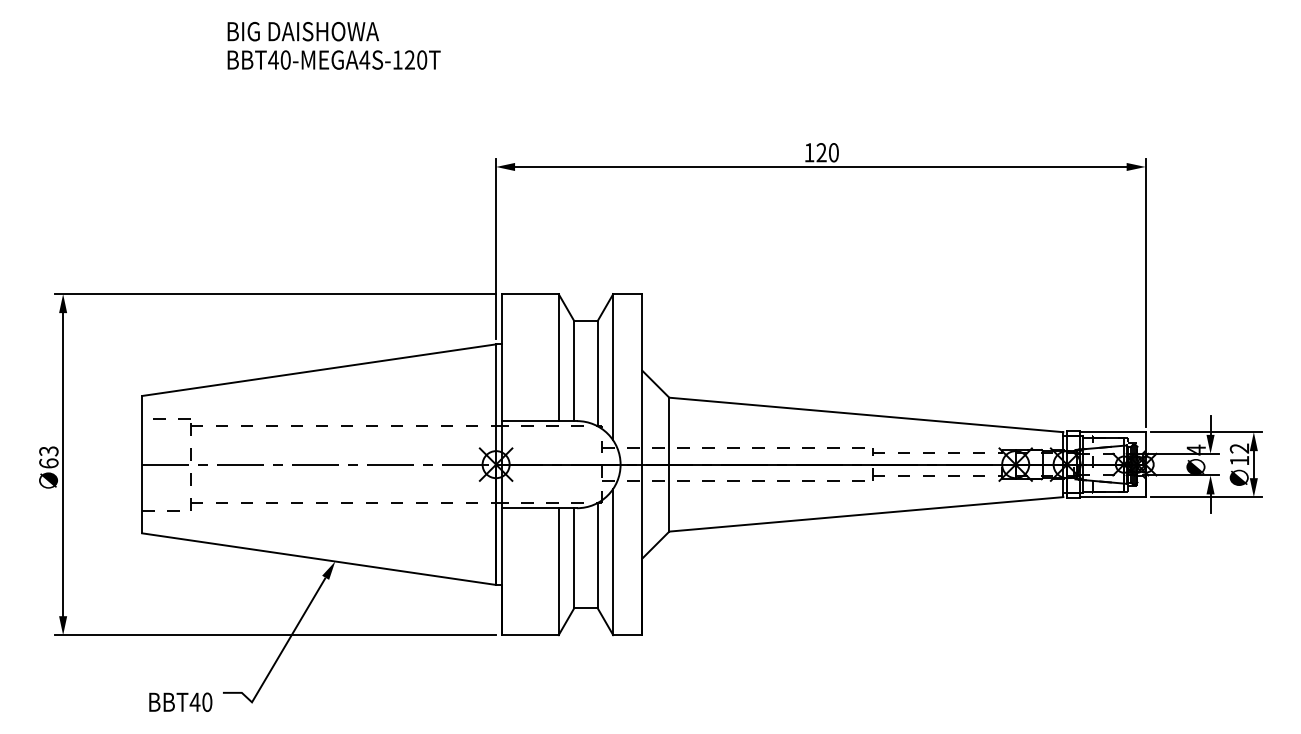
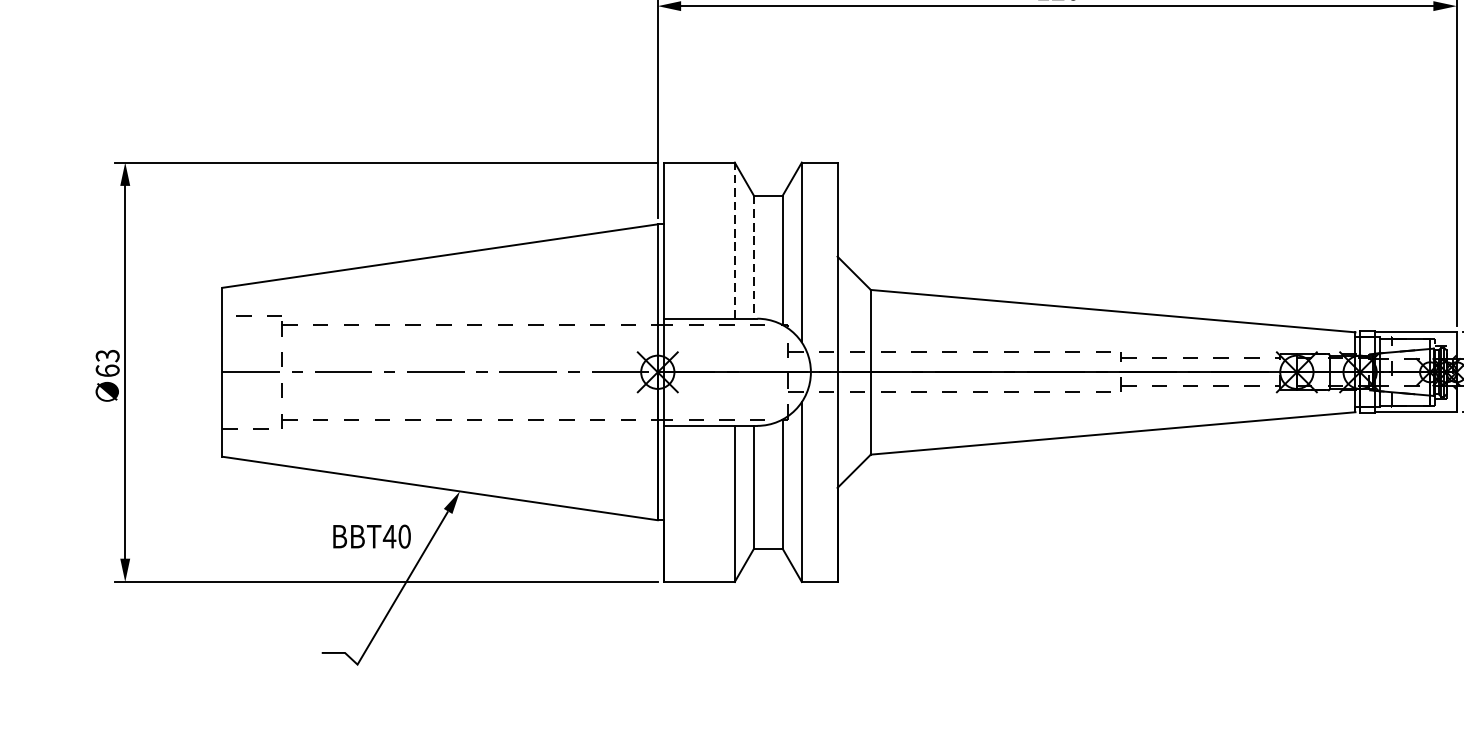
line: (558, 357) -> (734, 240), solid -> dashed
line: (574, 371) -> (754, 257), solid -> dashed
text: (180, 701) -> (371, 535), moved

